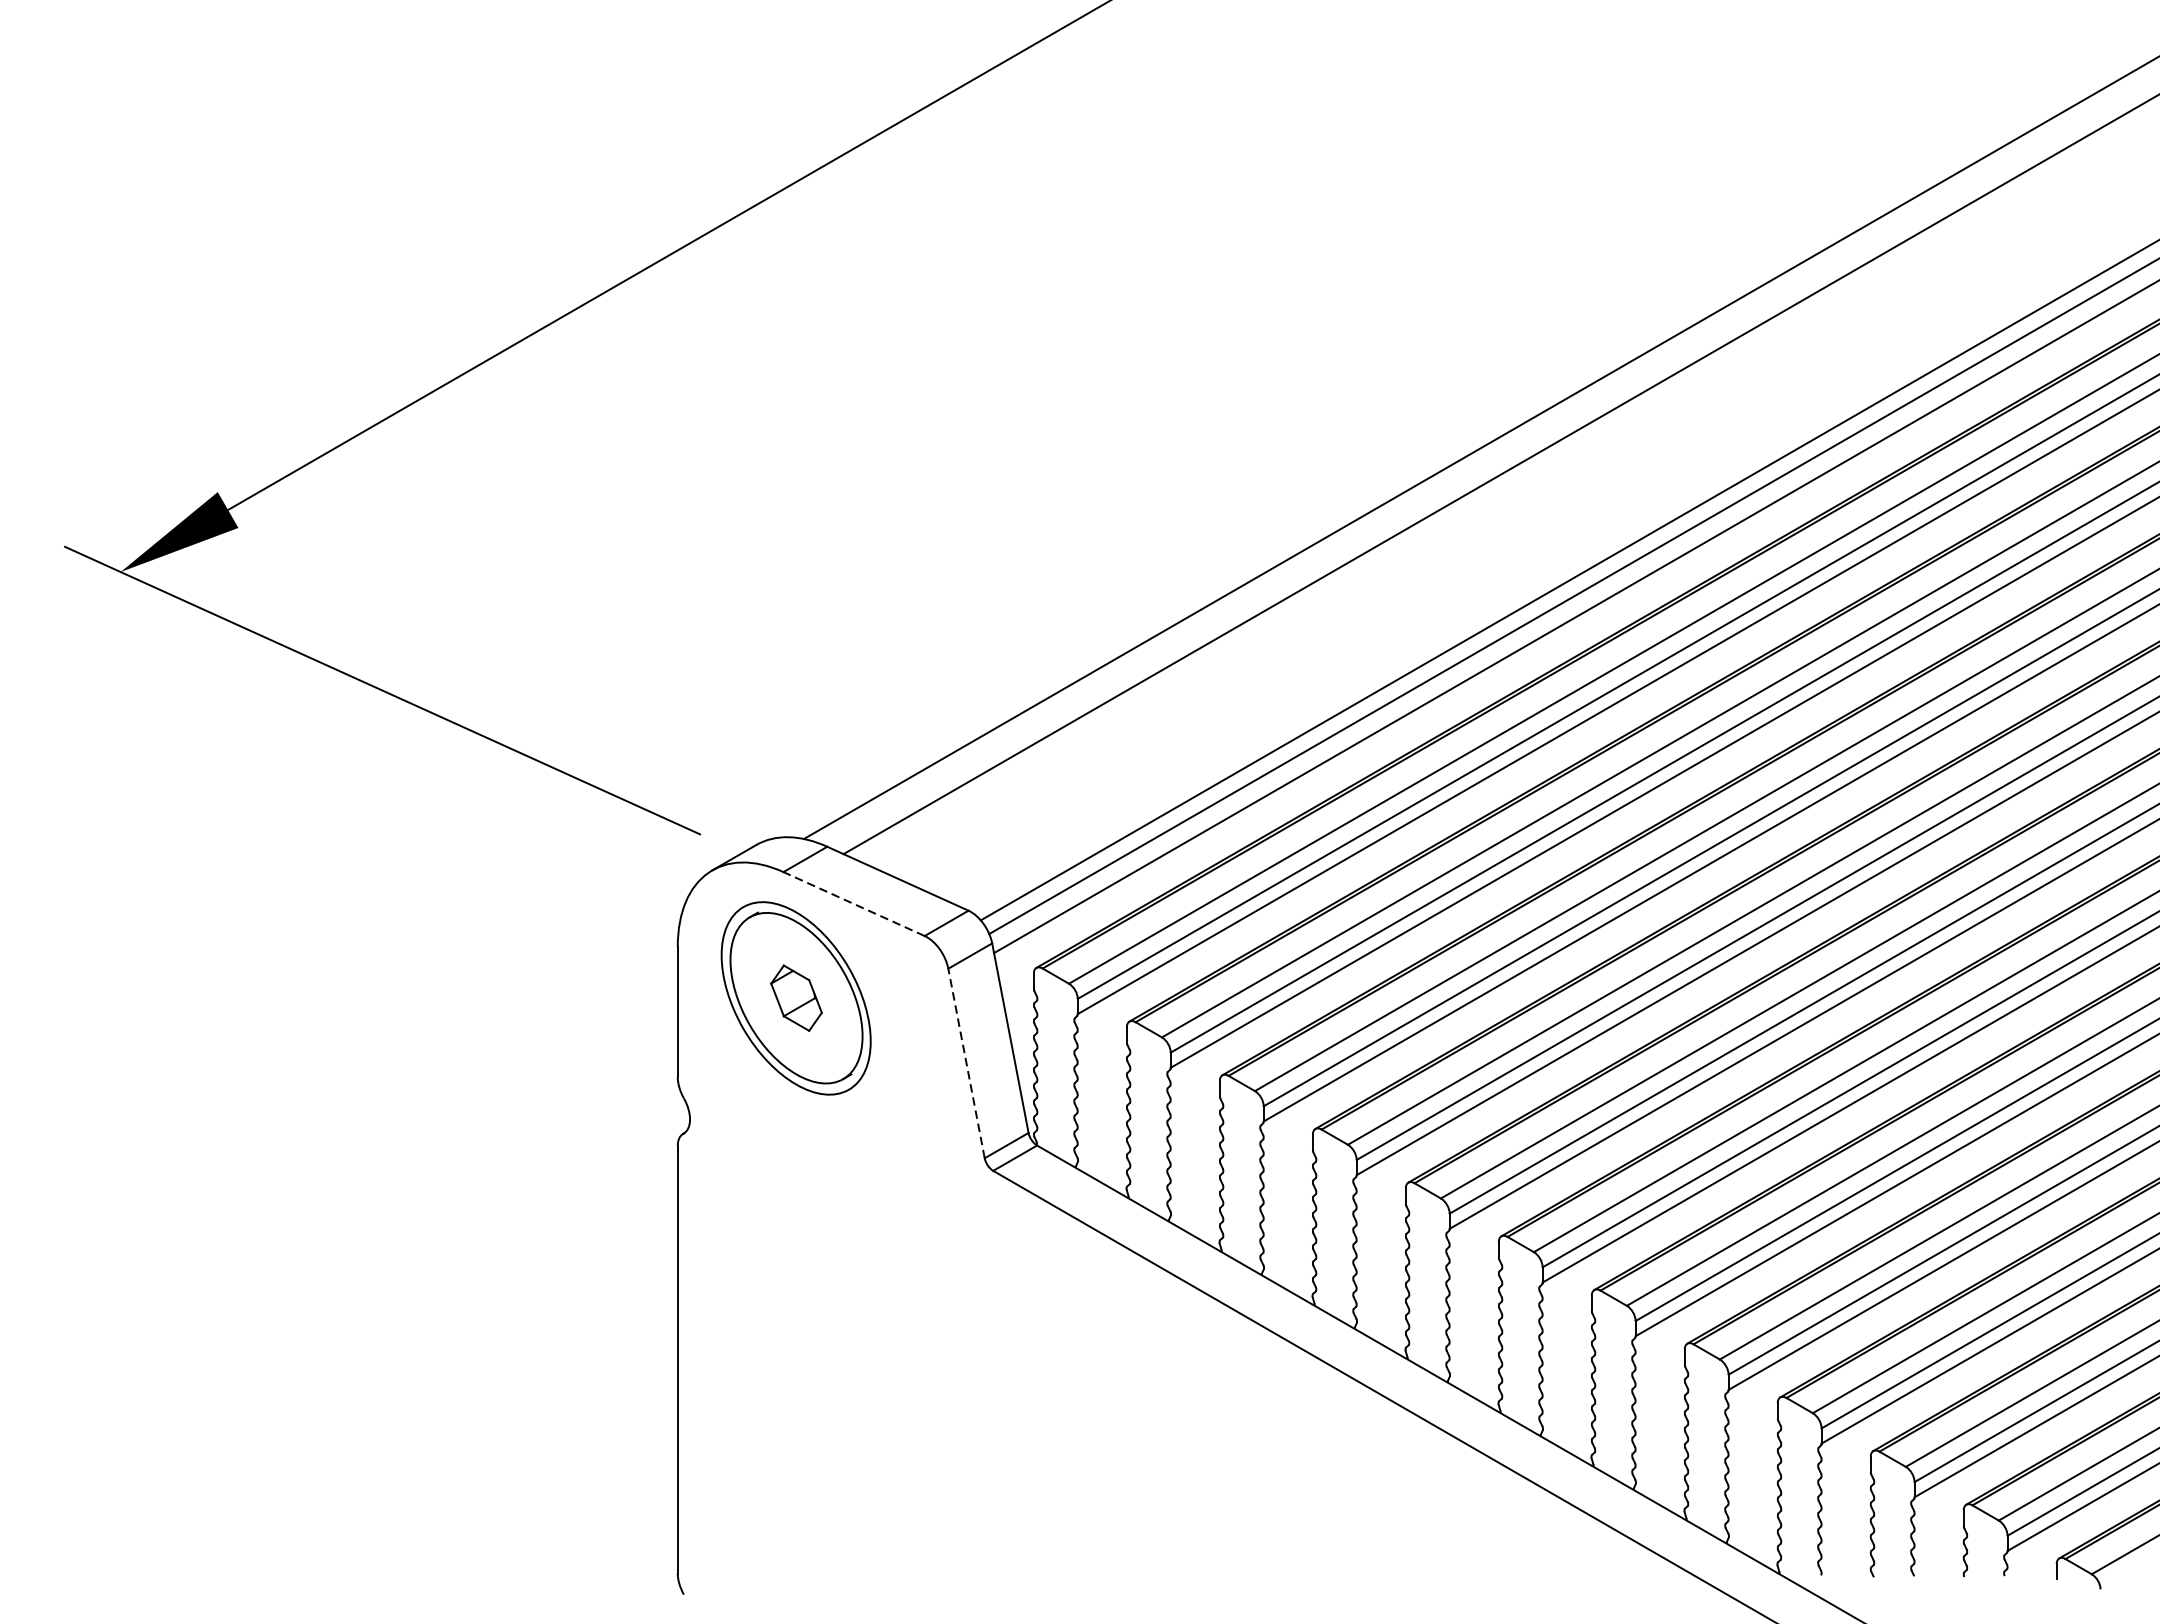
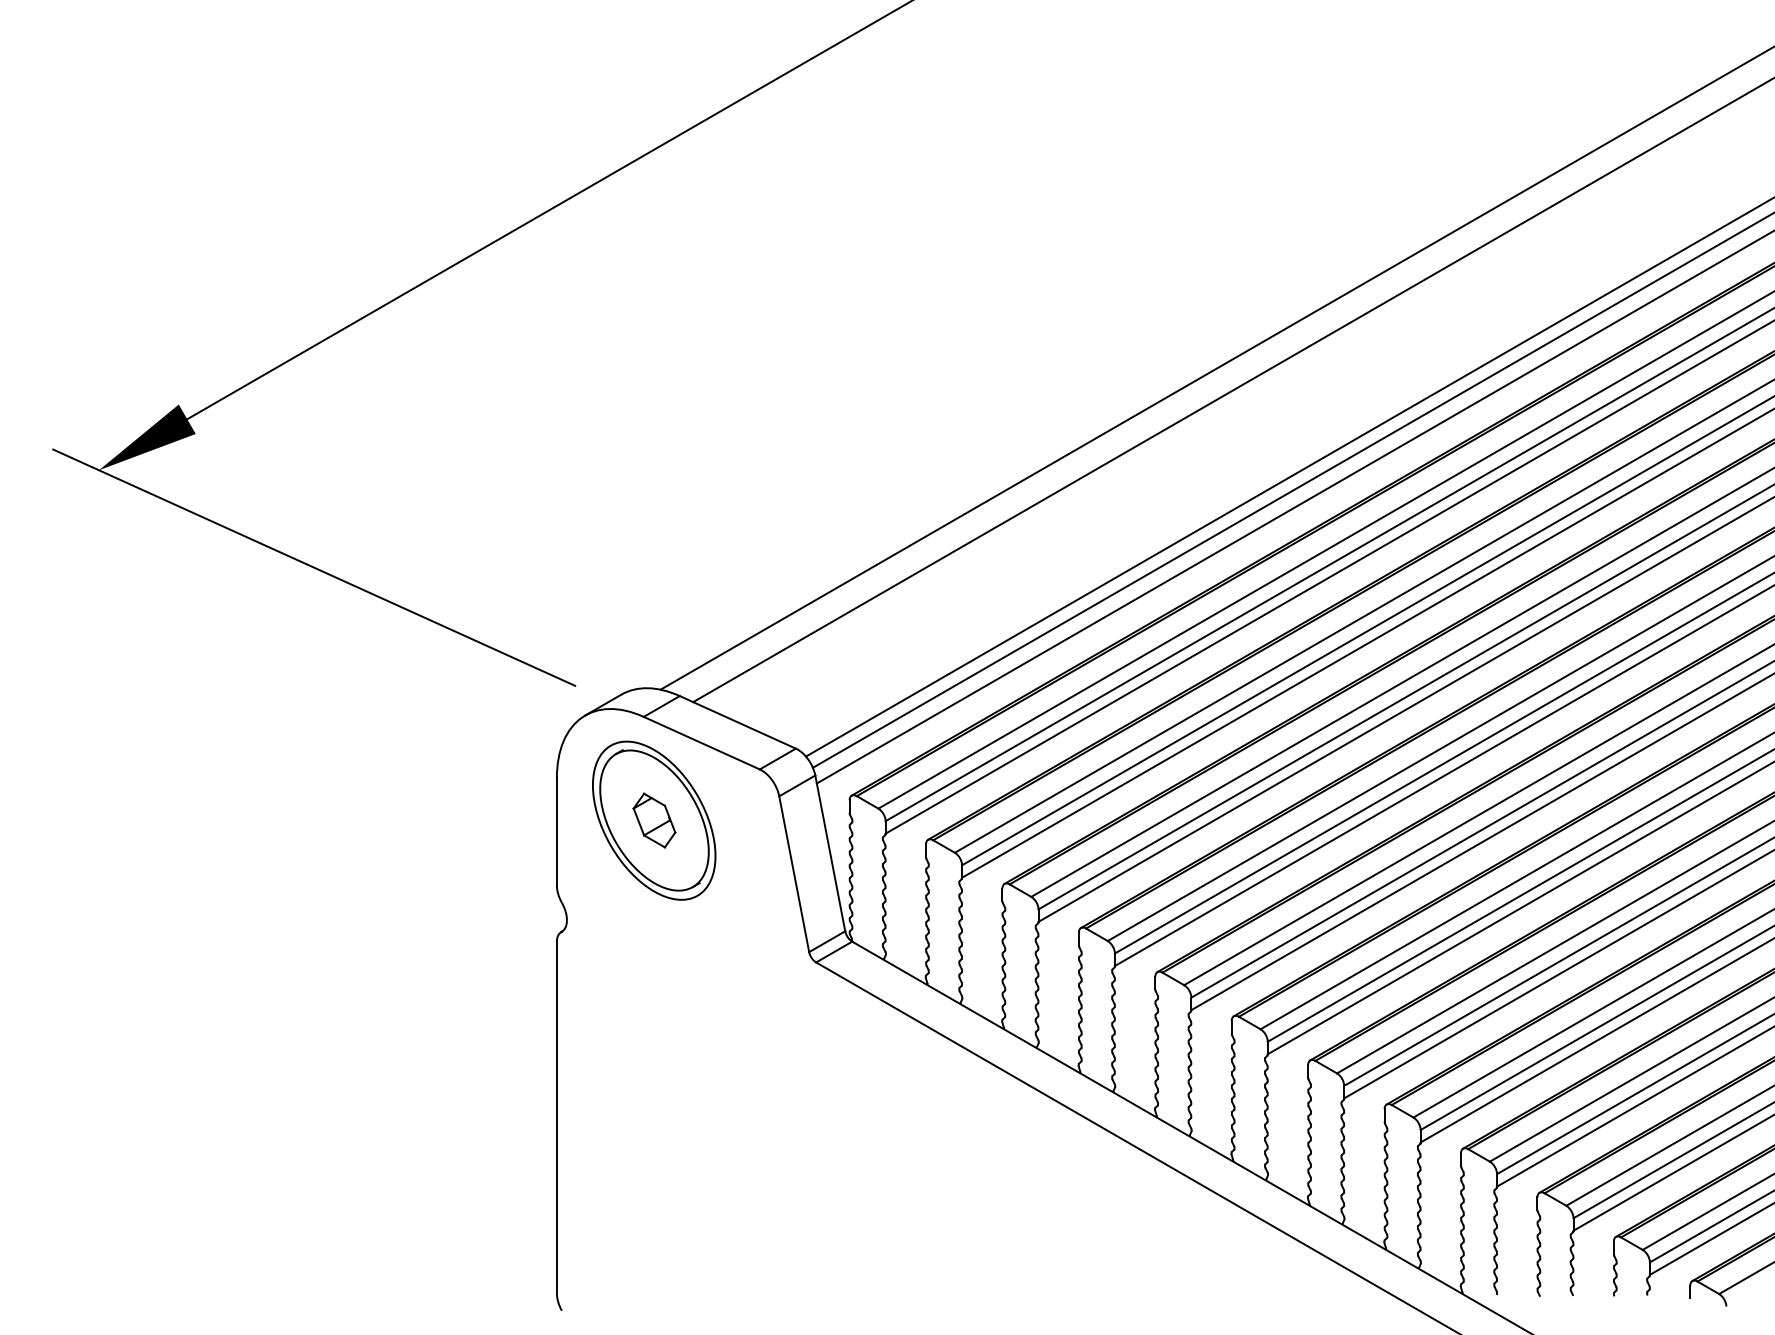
line: (853, 904) -> (701, 743), dashed -> solid
line: (966, 1062) -> (794, 873), dashed -> solid

